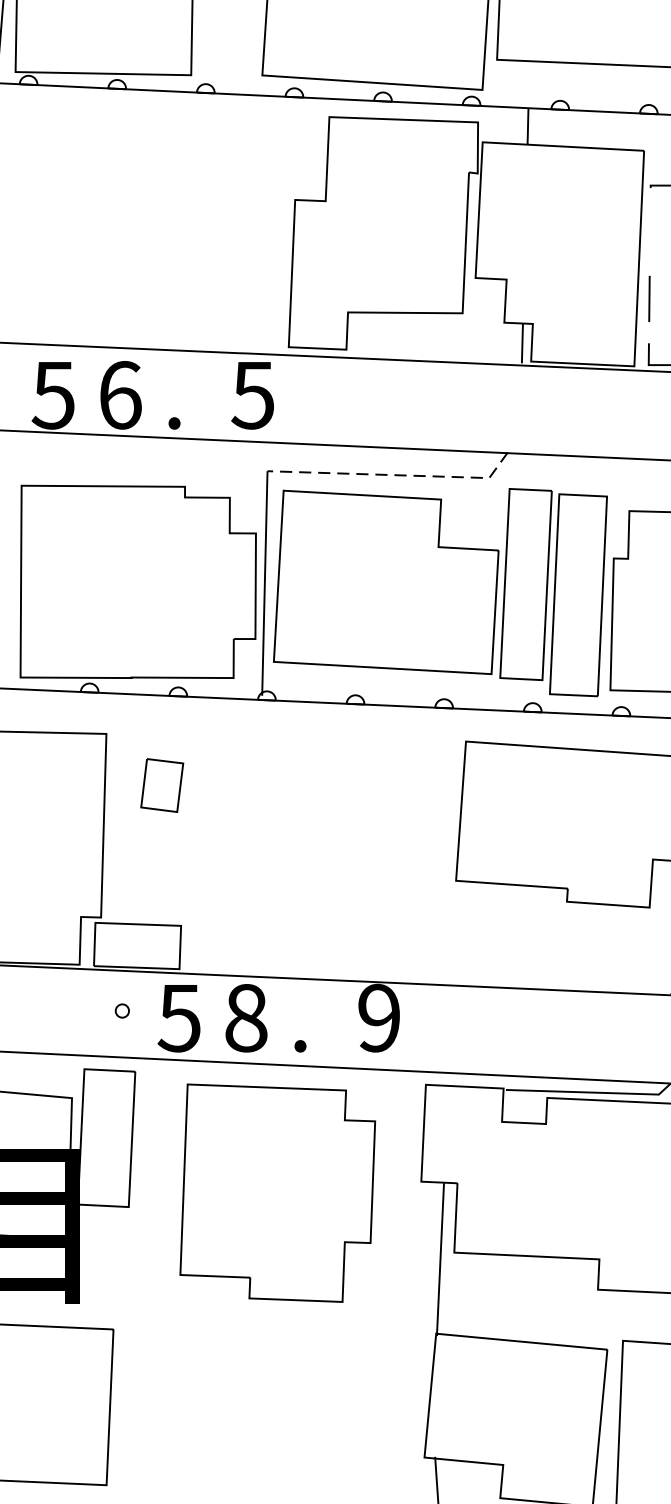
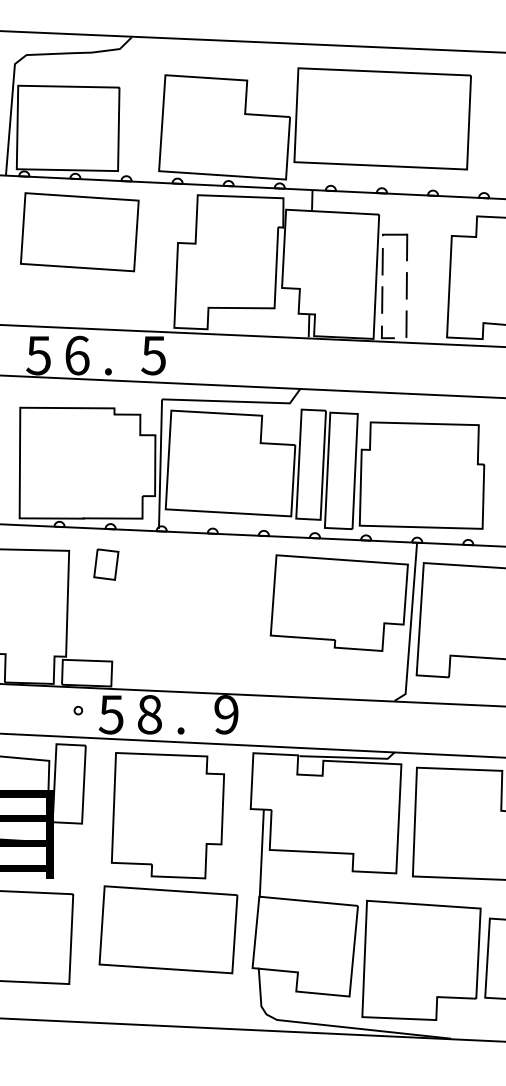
part: (124, 181) -> (79, 232), added
line: (649, 232) -> (382, 261), added
line: (394, 474) -> (235, 401), dashed -> solid
part: (162, 785) -> (106, 564), moved
part: (278, 1390) -> (168, 929), added

